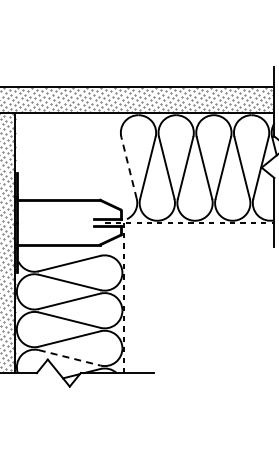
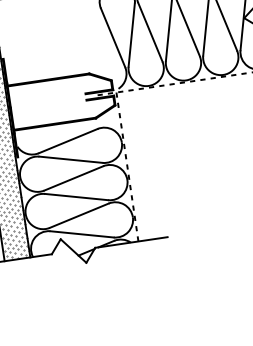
line: (129, 167) -> (113, 37), dashed -> solid
line: (69, 357) -> (81, 234), dashed -> solid

